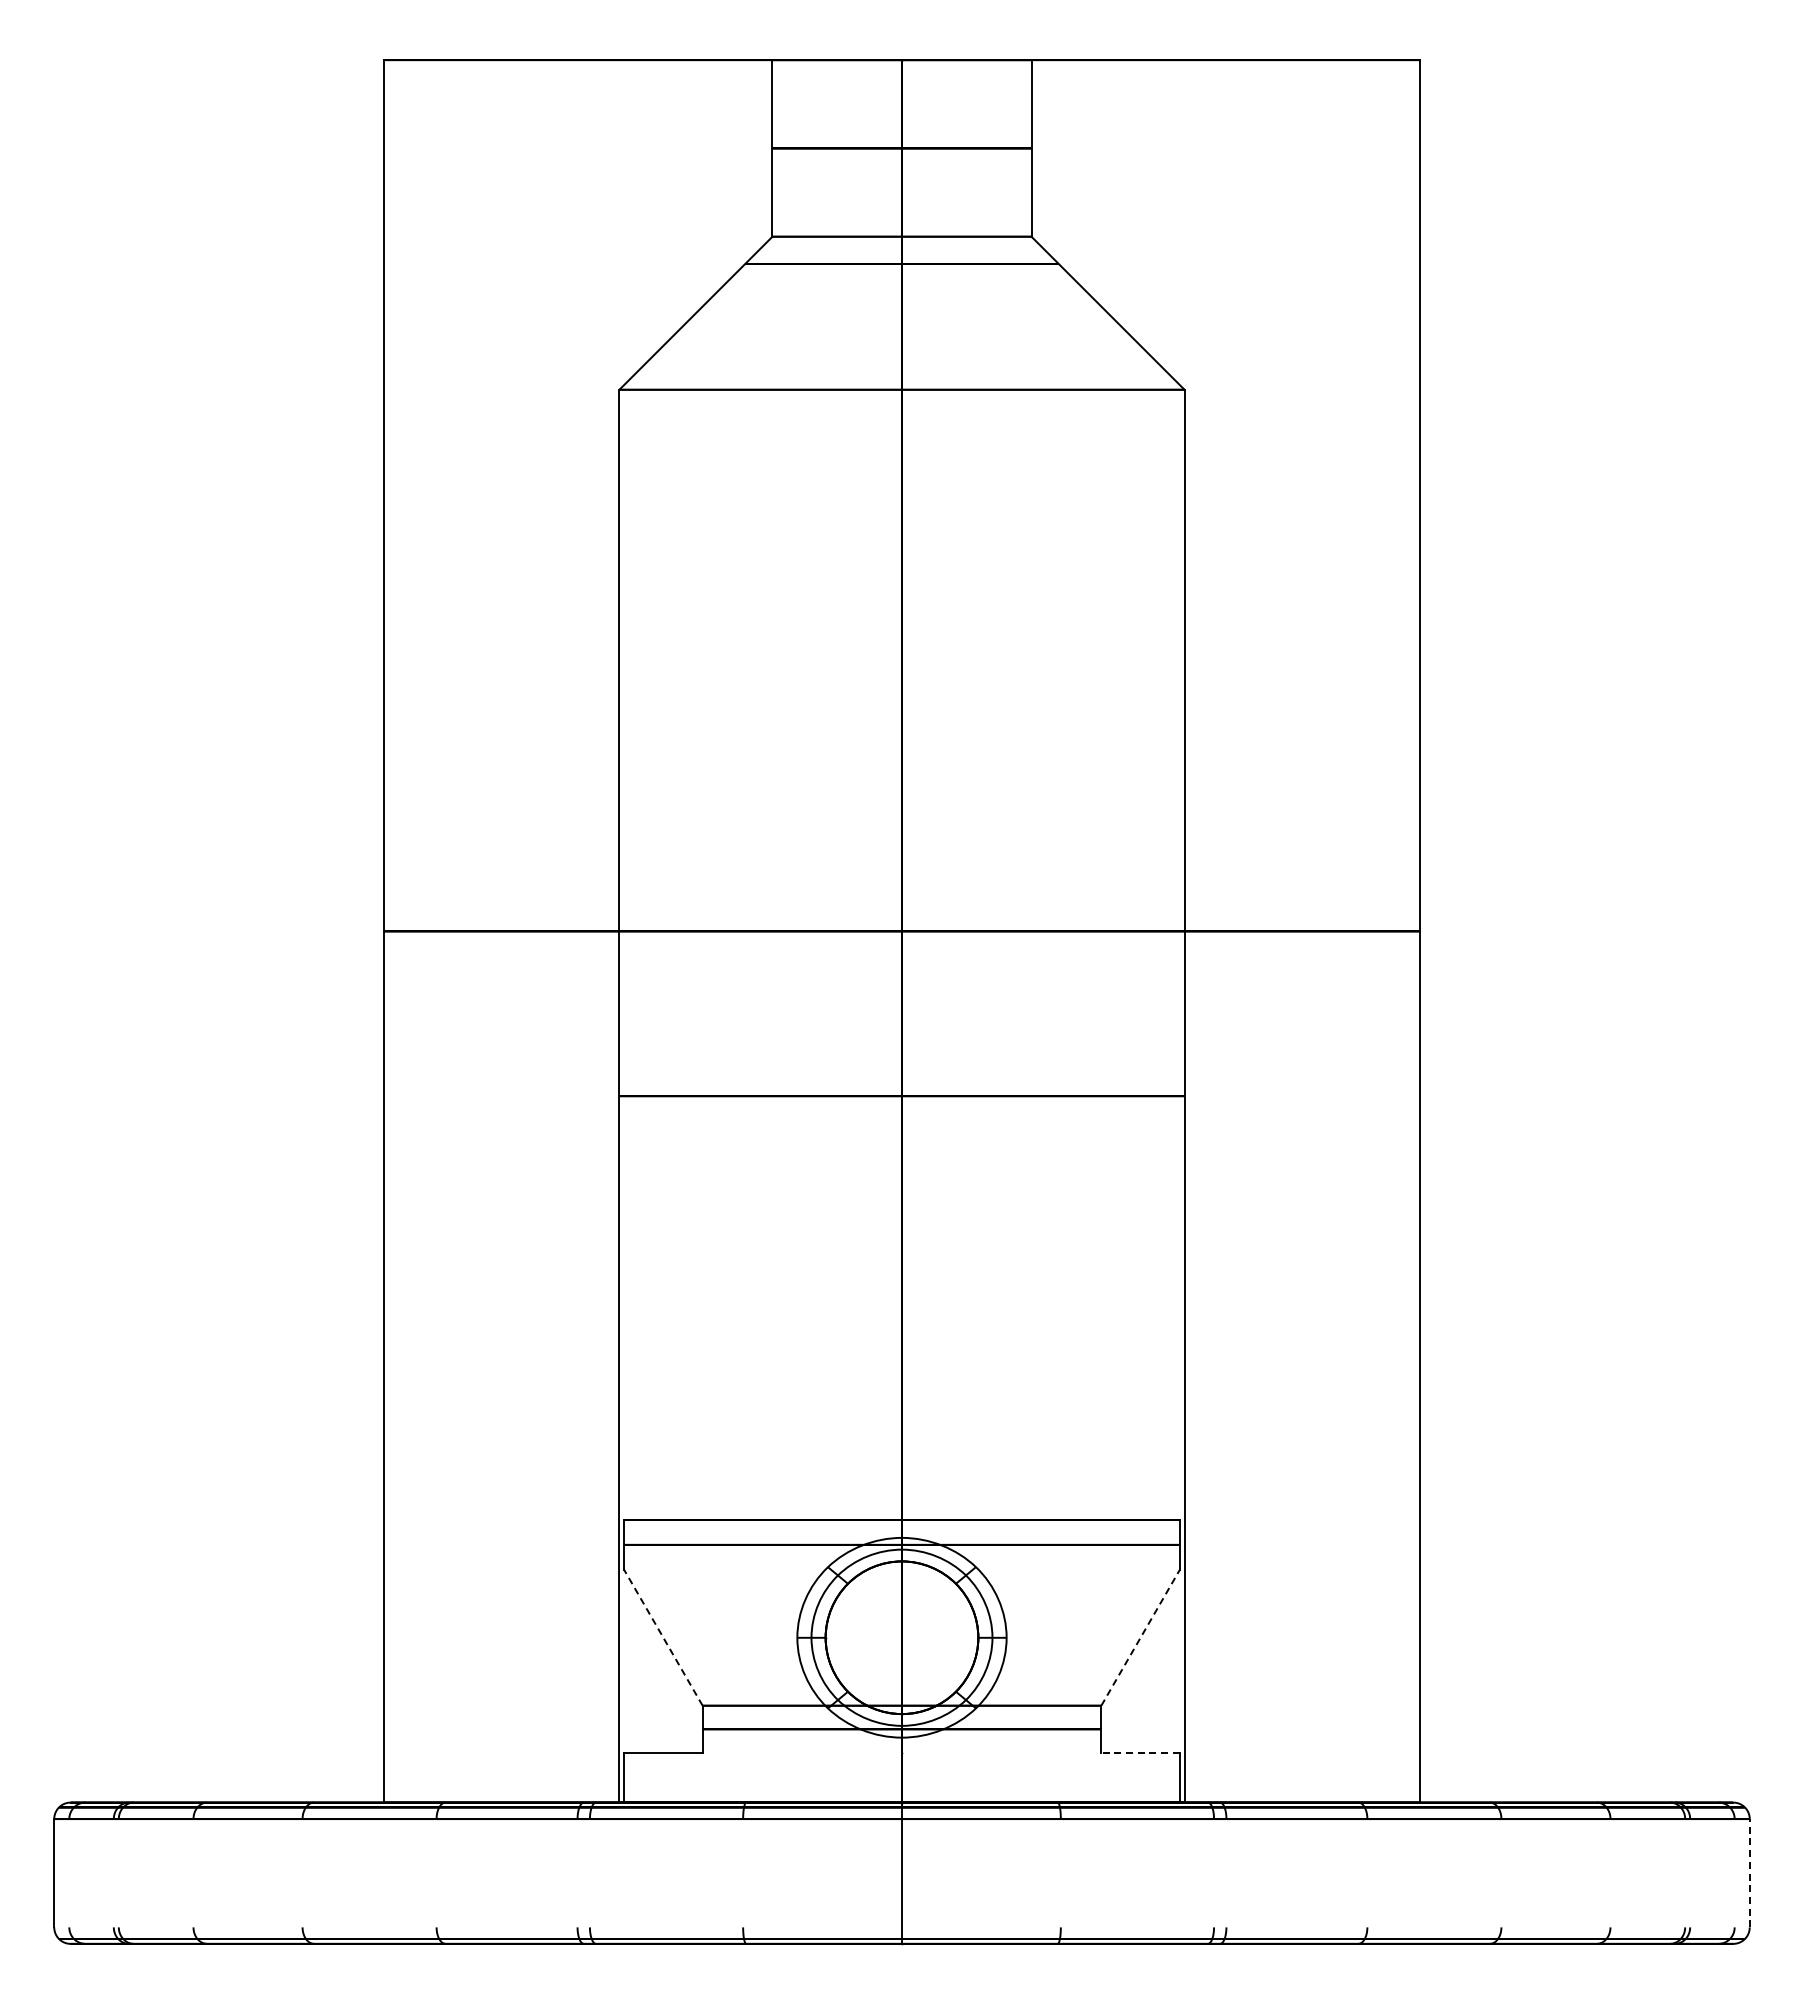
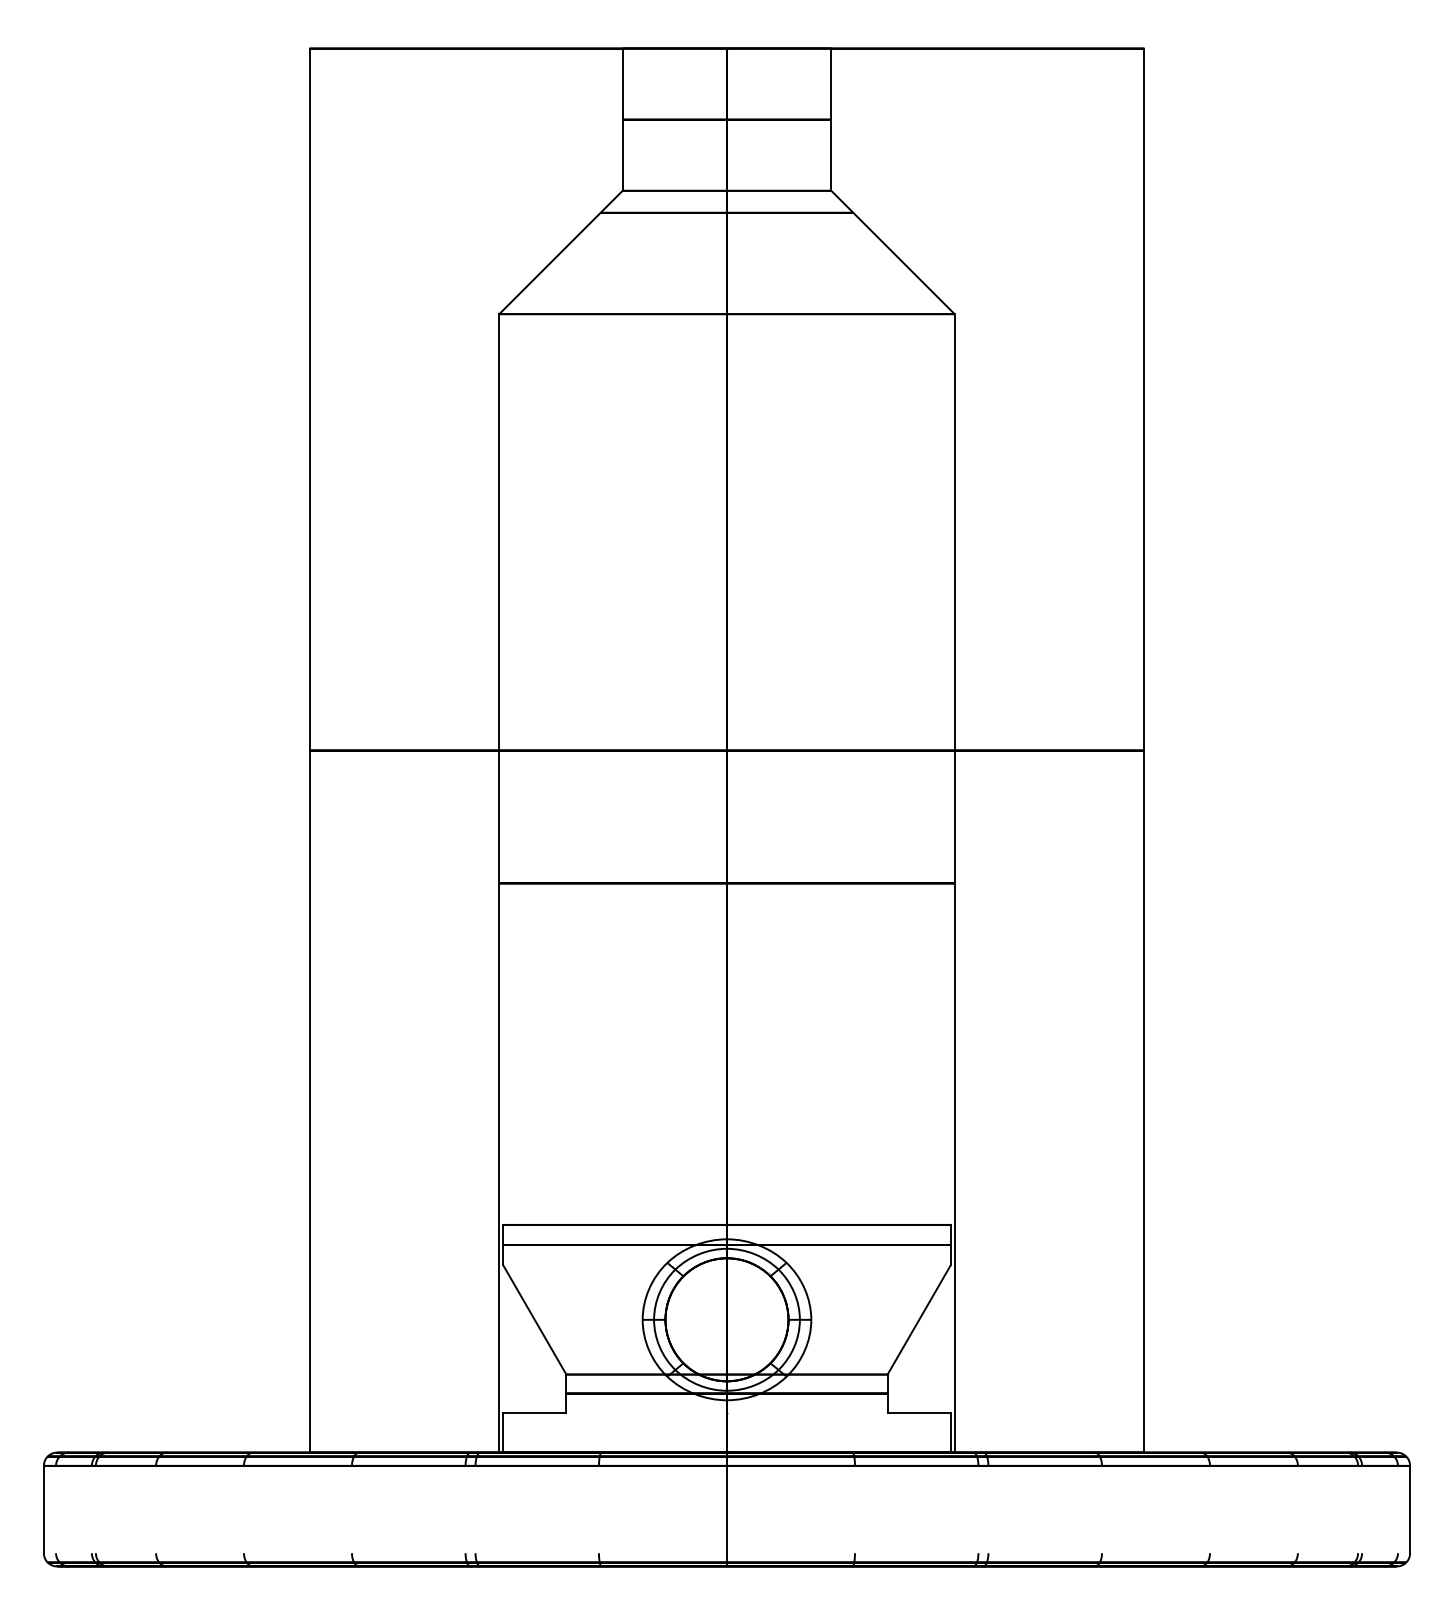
line: (663, 1637) -> (534, 1319), dashed -> solid
line: (1140, 1637) -> (919, 1319), dashed -> solid
line: (1140, 1752) -> (919, 1412), dashed -> solid
line: (1749, 1872) -> (1409, 1508), dashed -> solid

